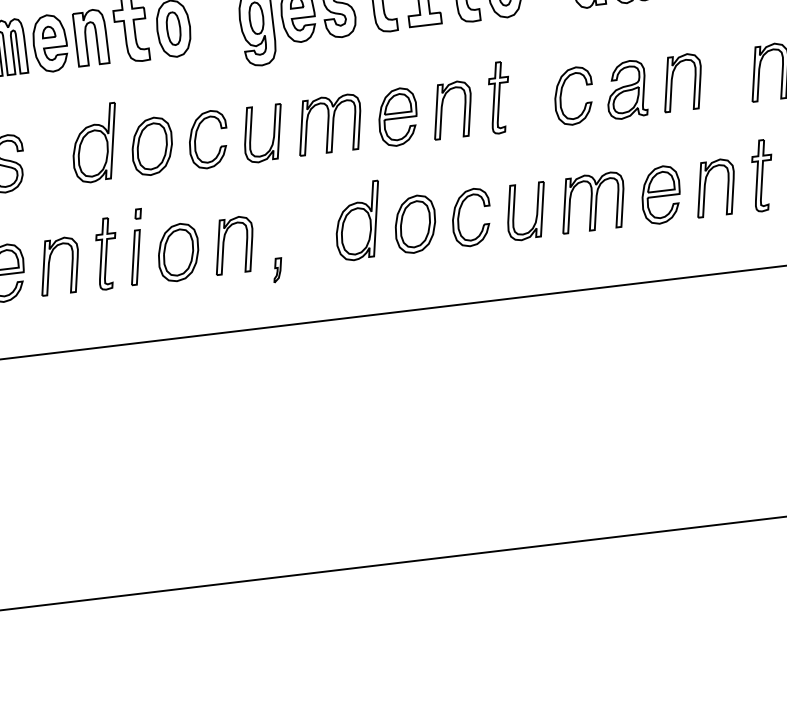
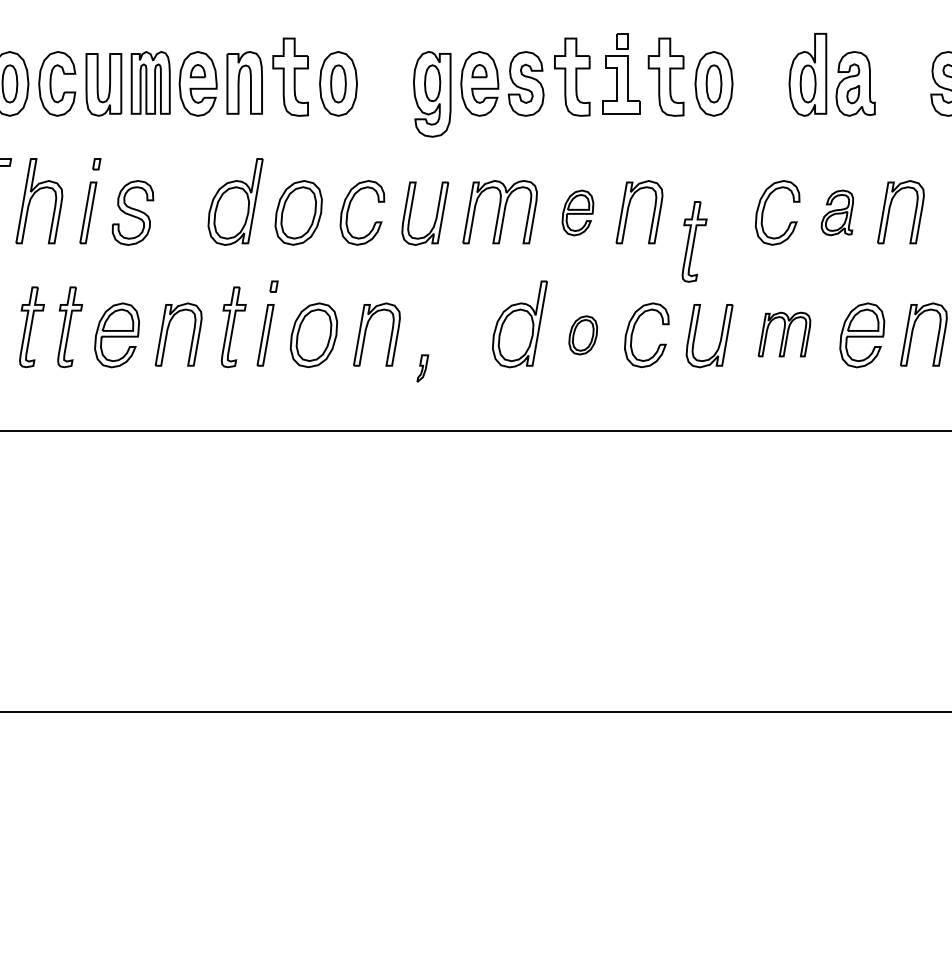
part: (626, 89) -> (837, 212), size x0.7
part: (499, 97) -> (694, 241), moved
part: (397, 116) -> (577, 212), size x0.7
part: (592, 202) -> (784, 334), size x0.7
part: (415, 224) -> (583, 335), size x0.6

